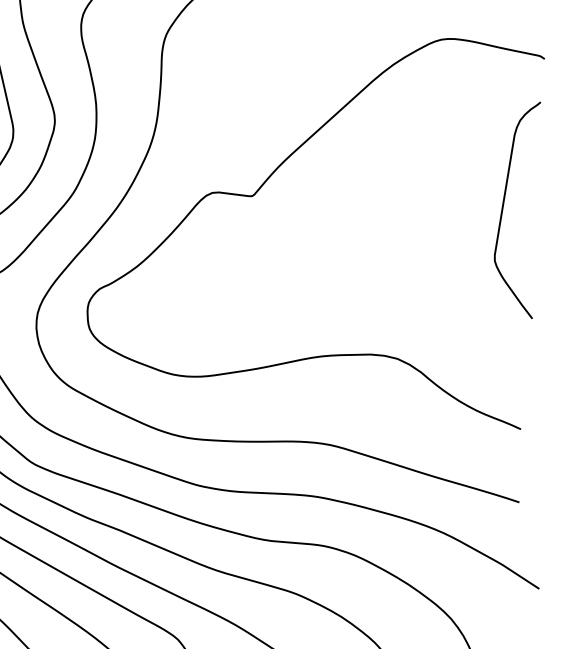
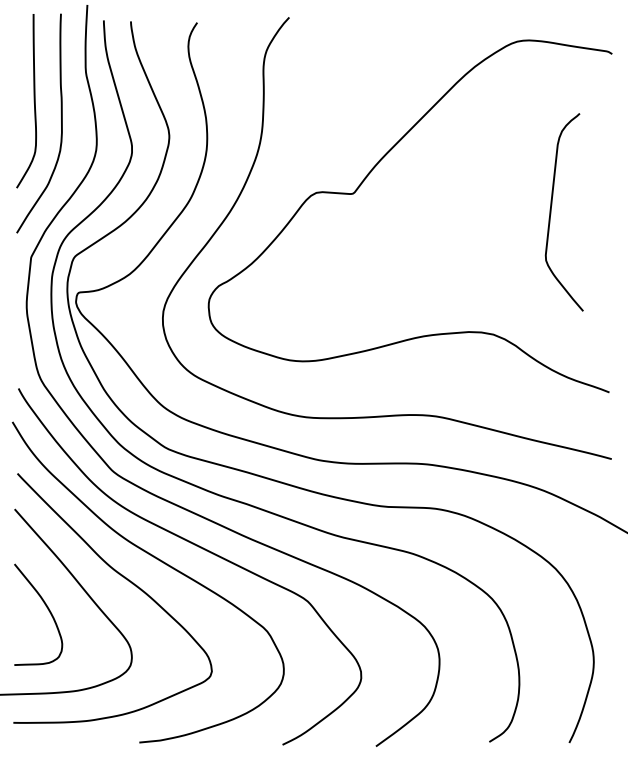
curve: (503, 208) -> (551, 212), moved

